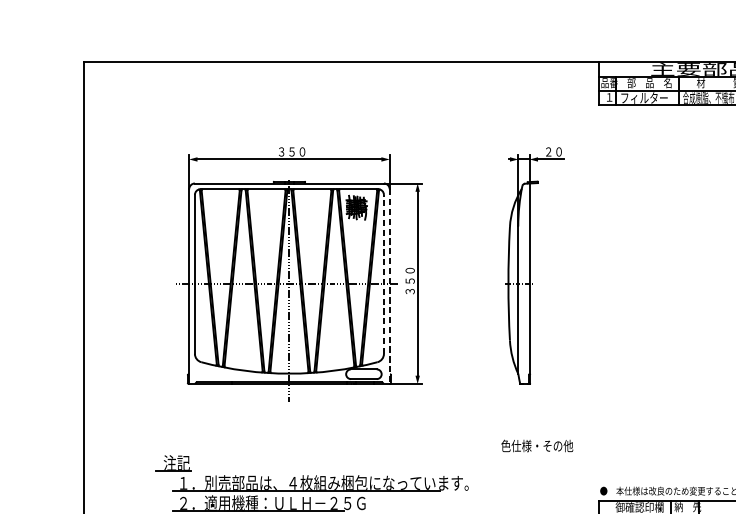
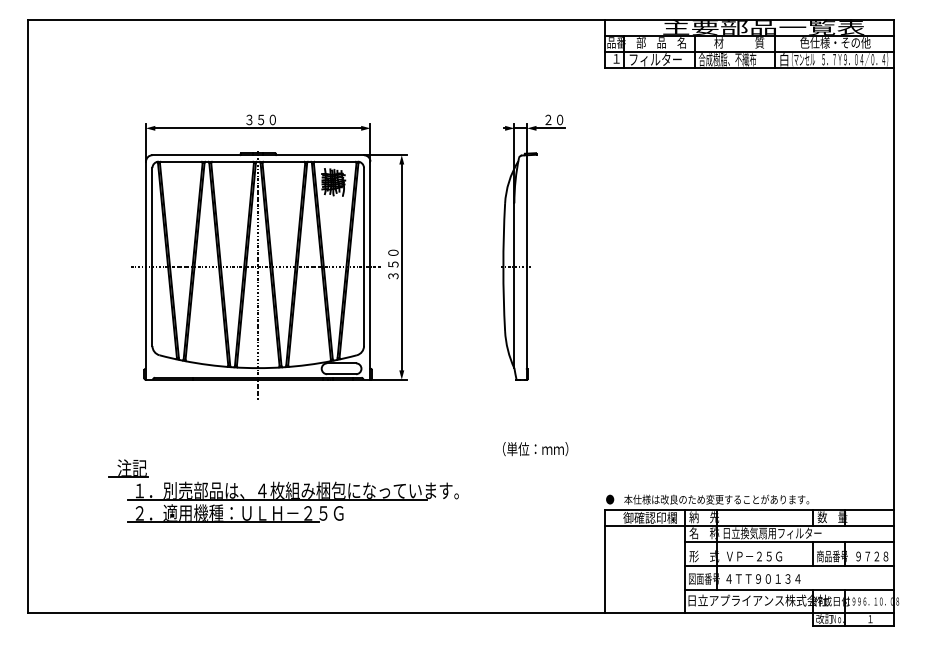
line: (384, 274) -> (364, 257), dashed -> solid
line: (389, 287) -> (370, 271), dashed -> solid
text: (537, 446) -> (535, 449), 色仕様・その他 -> （単位：ｍｍ）

